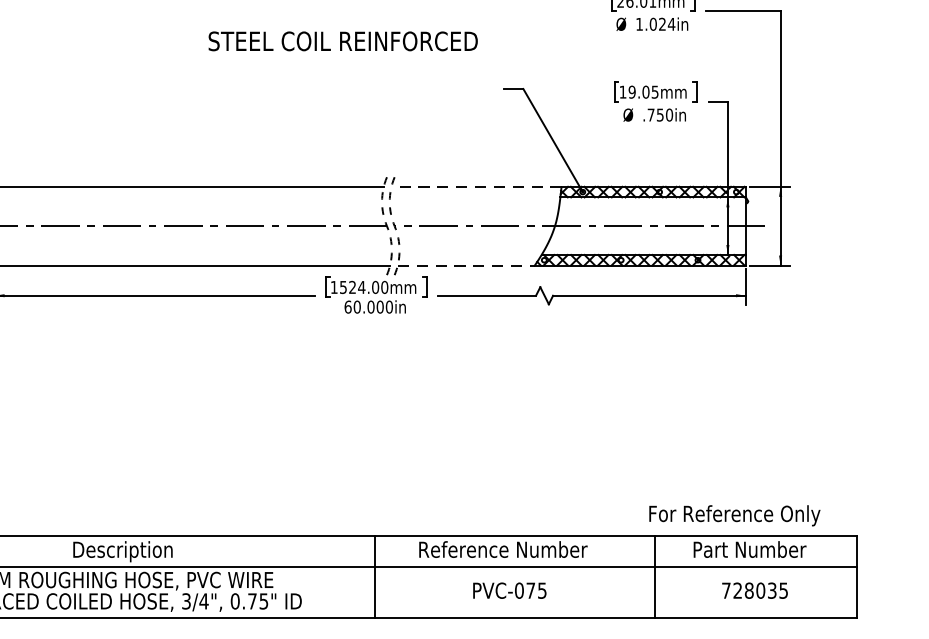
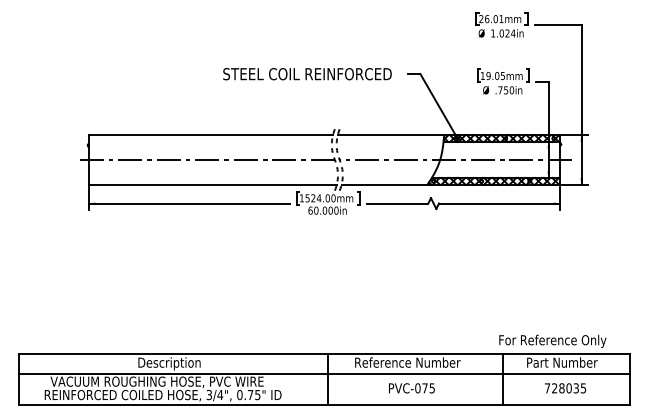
text: (343, 41) -> (307, 74), moved
line: (475, 187) -> (390, 135), dashed -> solid
line: (466, 265) -> (384, 184), dashed -> solid

